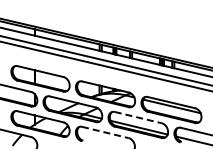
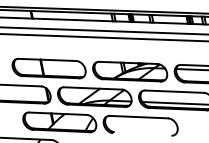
line: (138, 117) -> (174, 91), dashed -> solid
line: (105, 132) -> (139, 117), dashed -> solid

